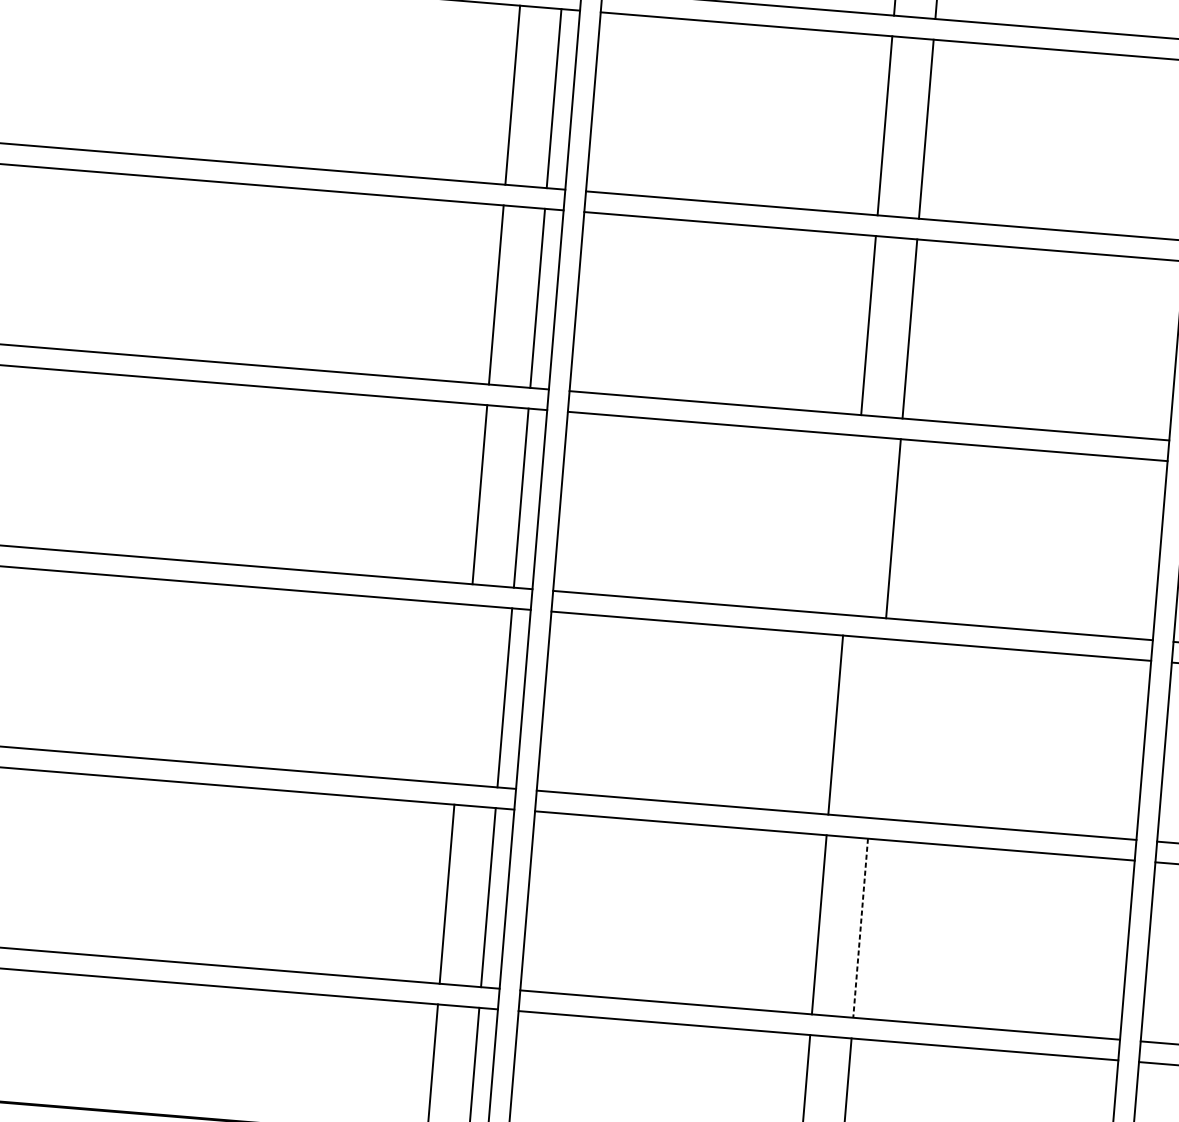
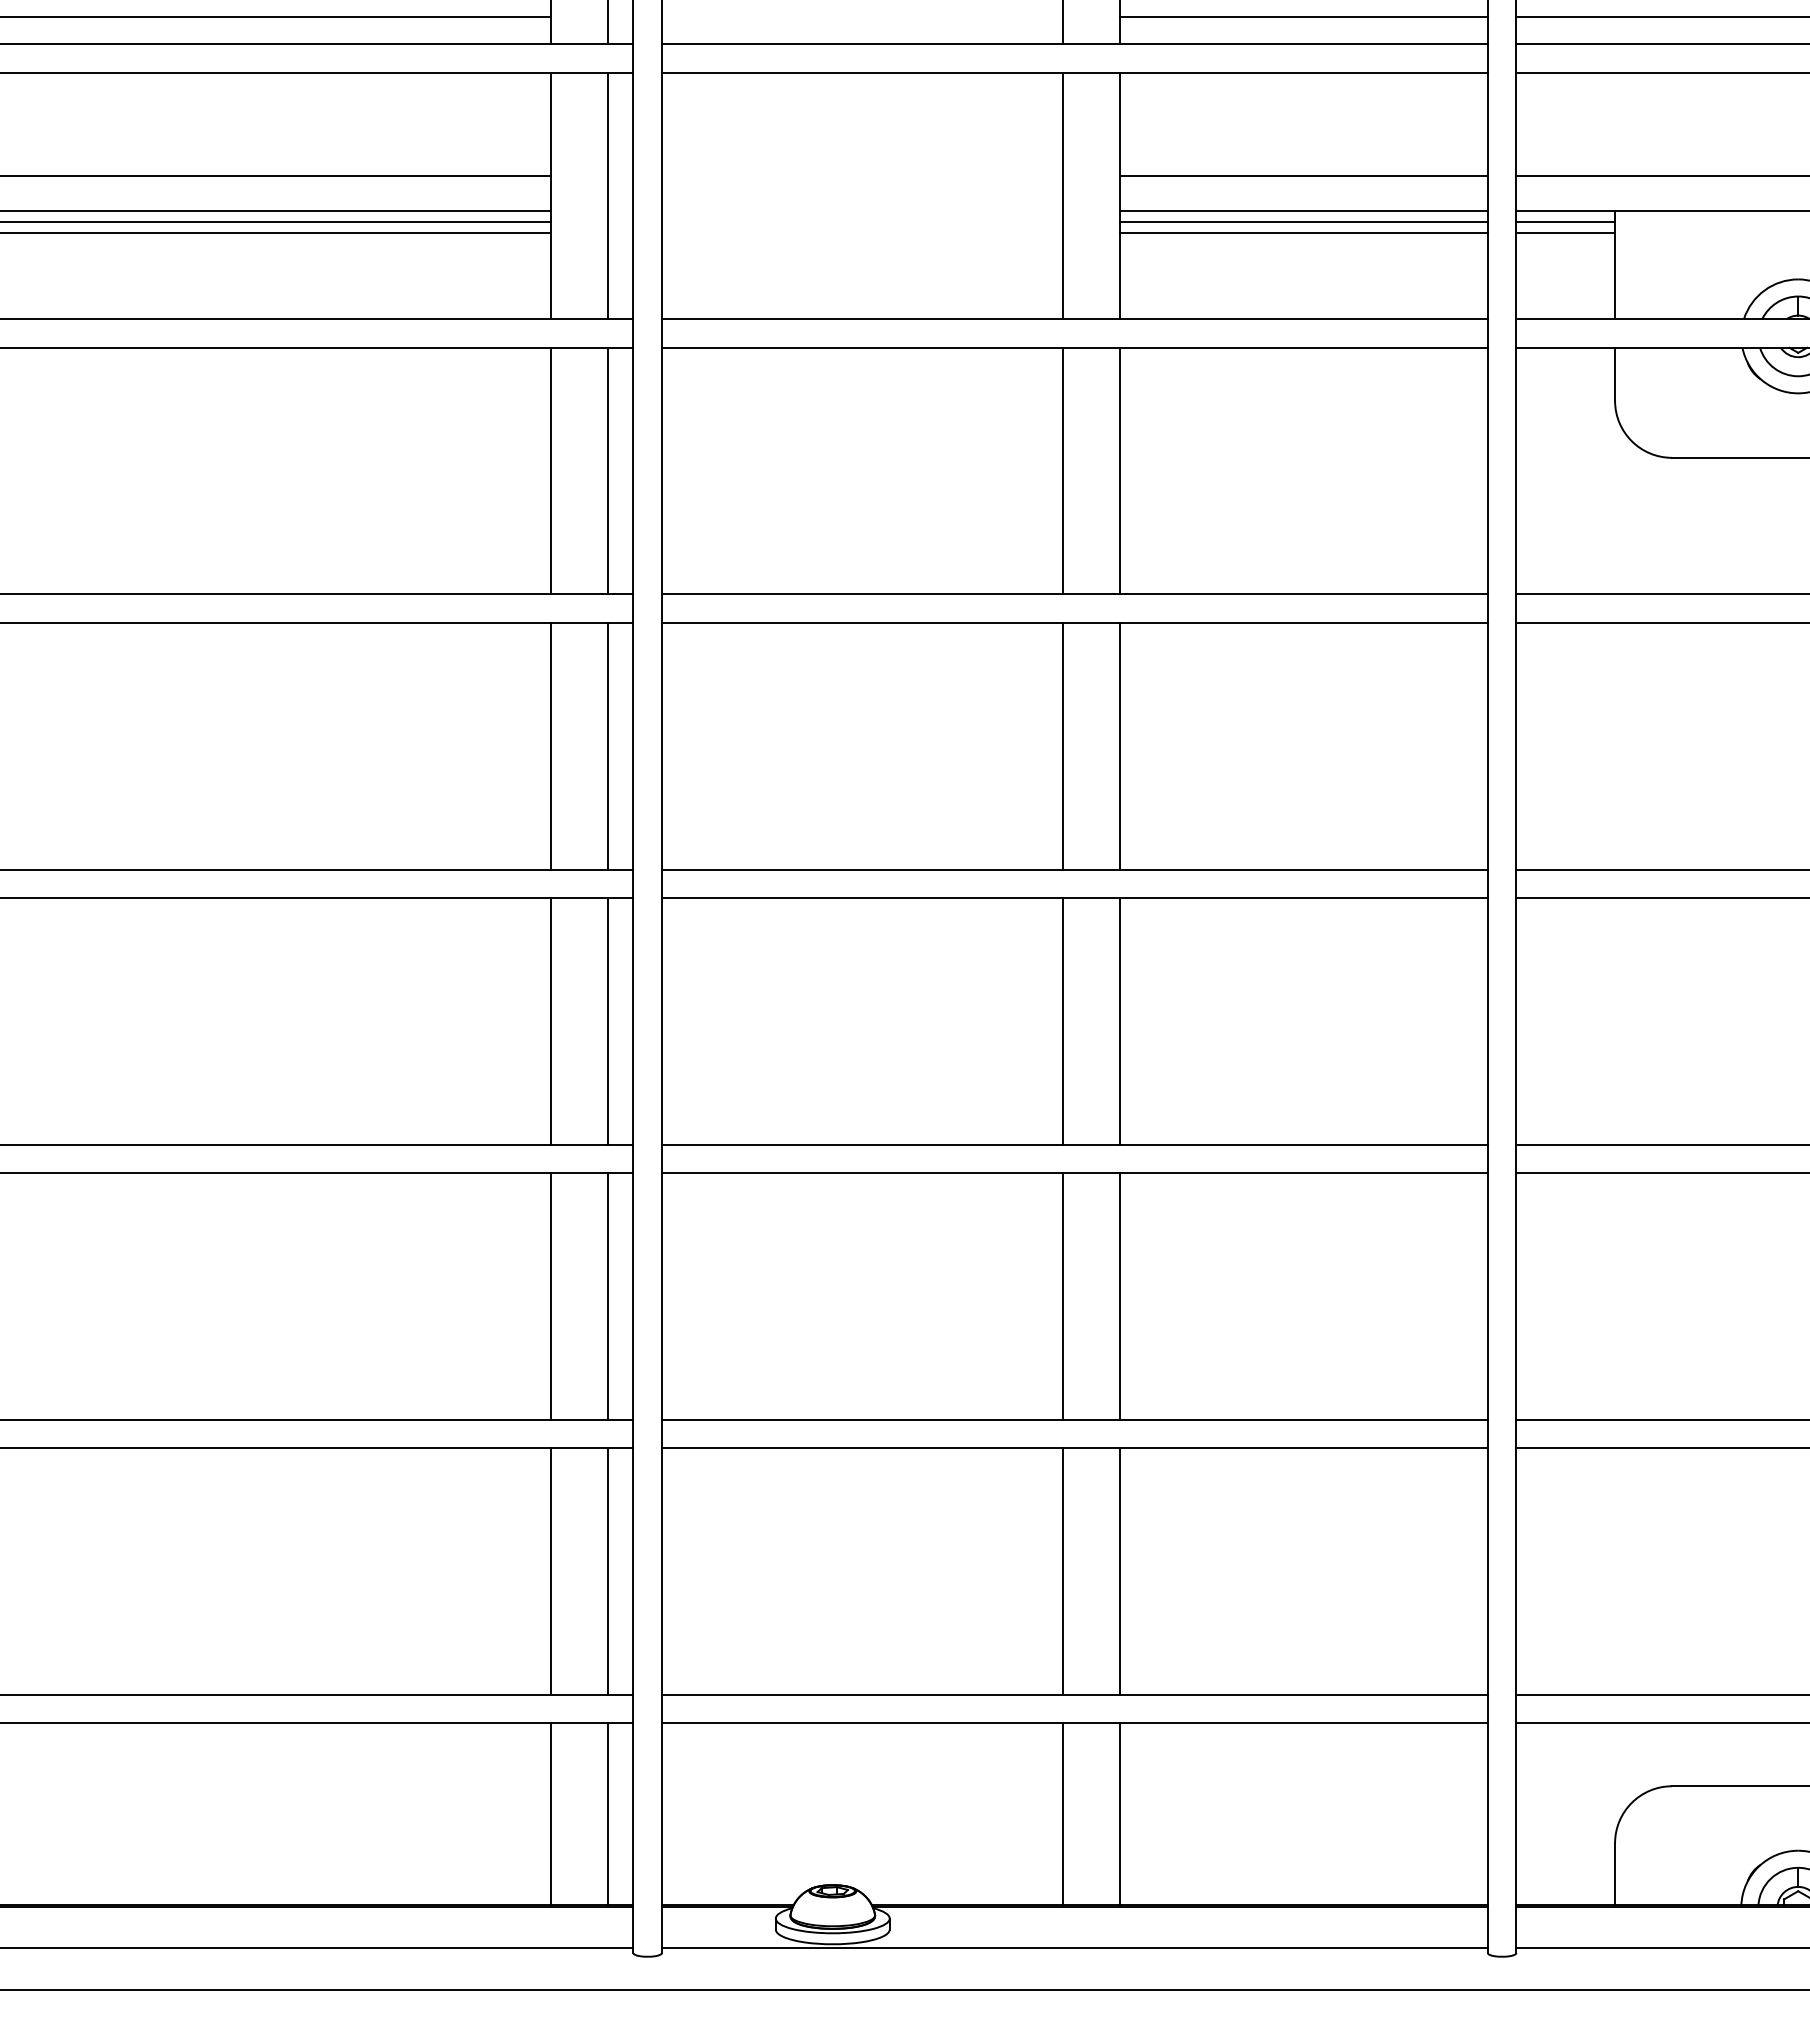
line: (852, 525) -> (1063, 1021), added
line: (463, 694) -> (550, 1296), added
line: (877, 728) -> (1120, 1296), added
line: (860, 928) -> (1120, 1572), dashed -> solid

